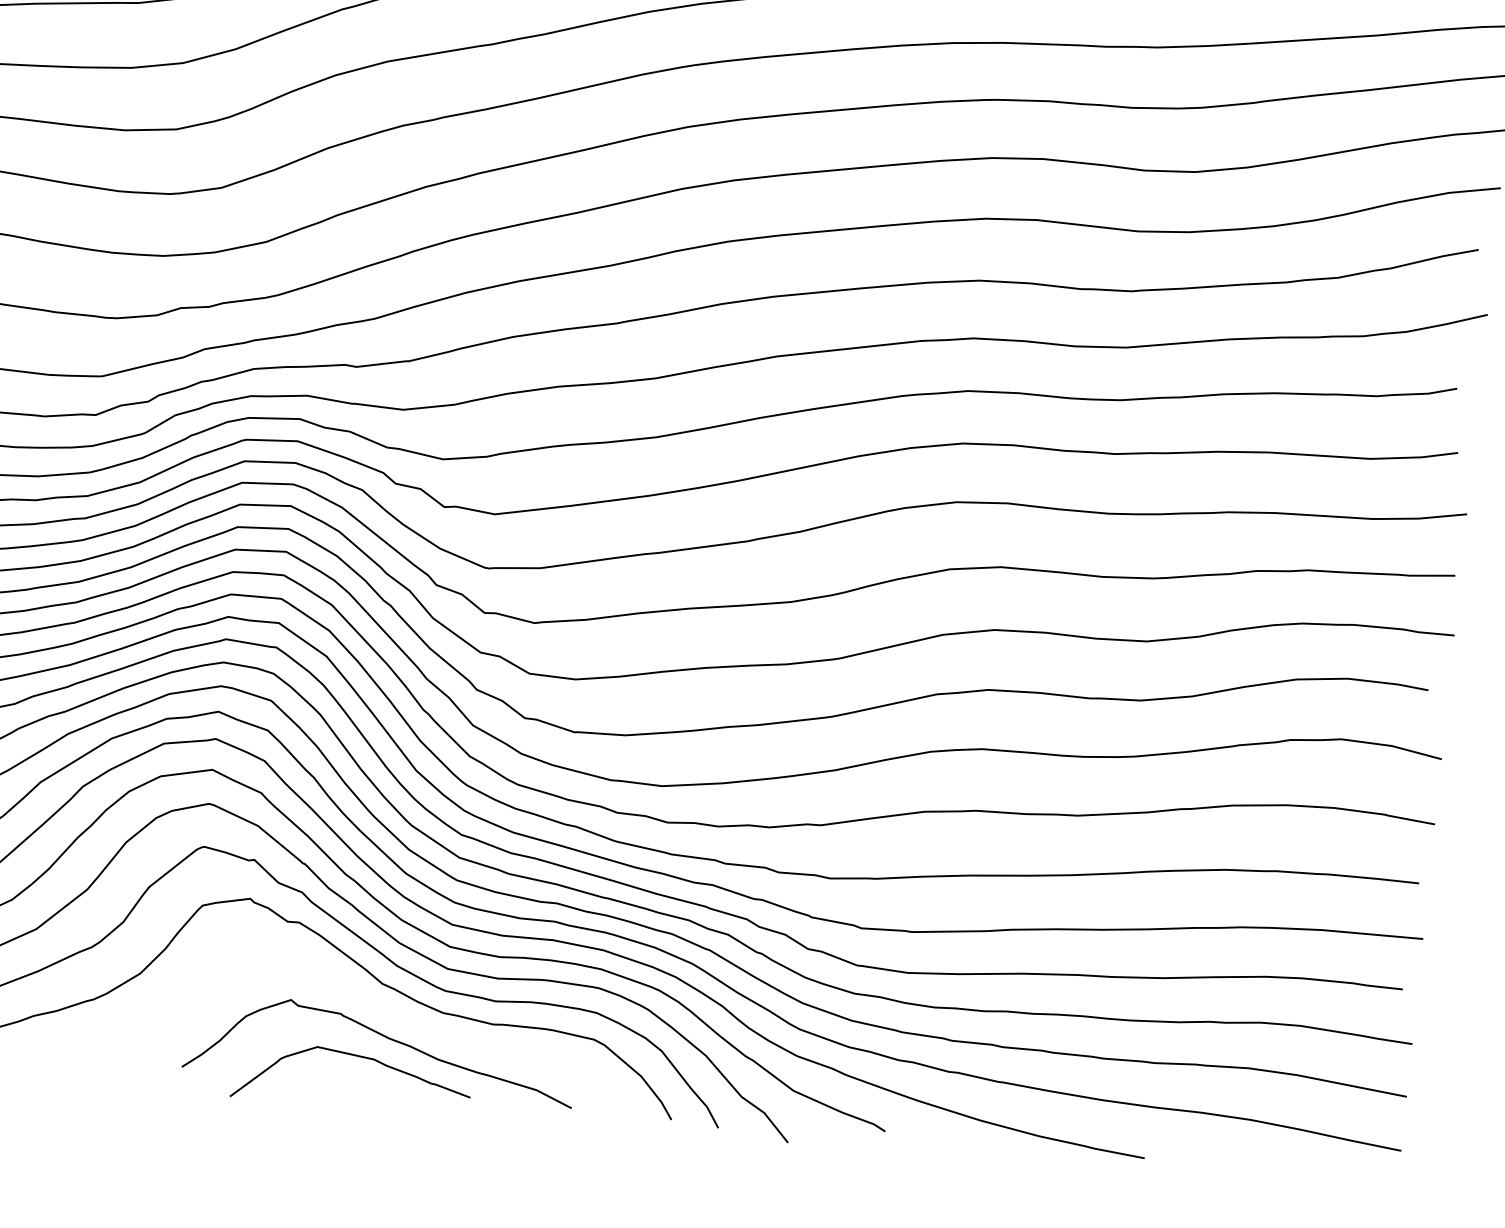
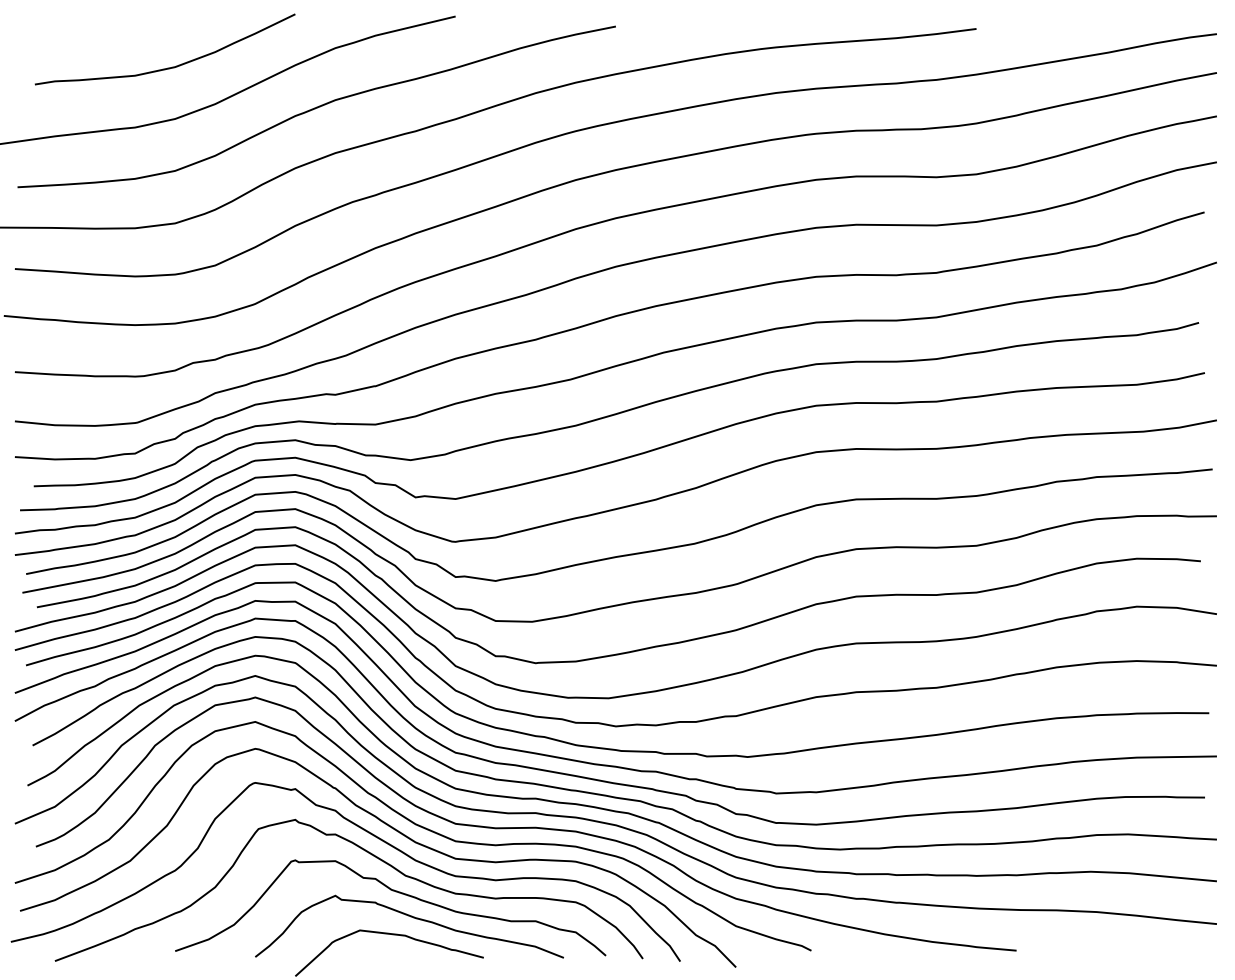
curve: (367, 1003) -> (395, 892), added

